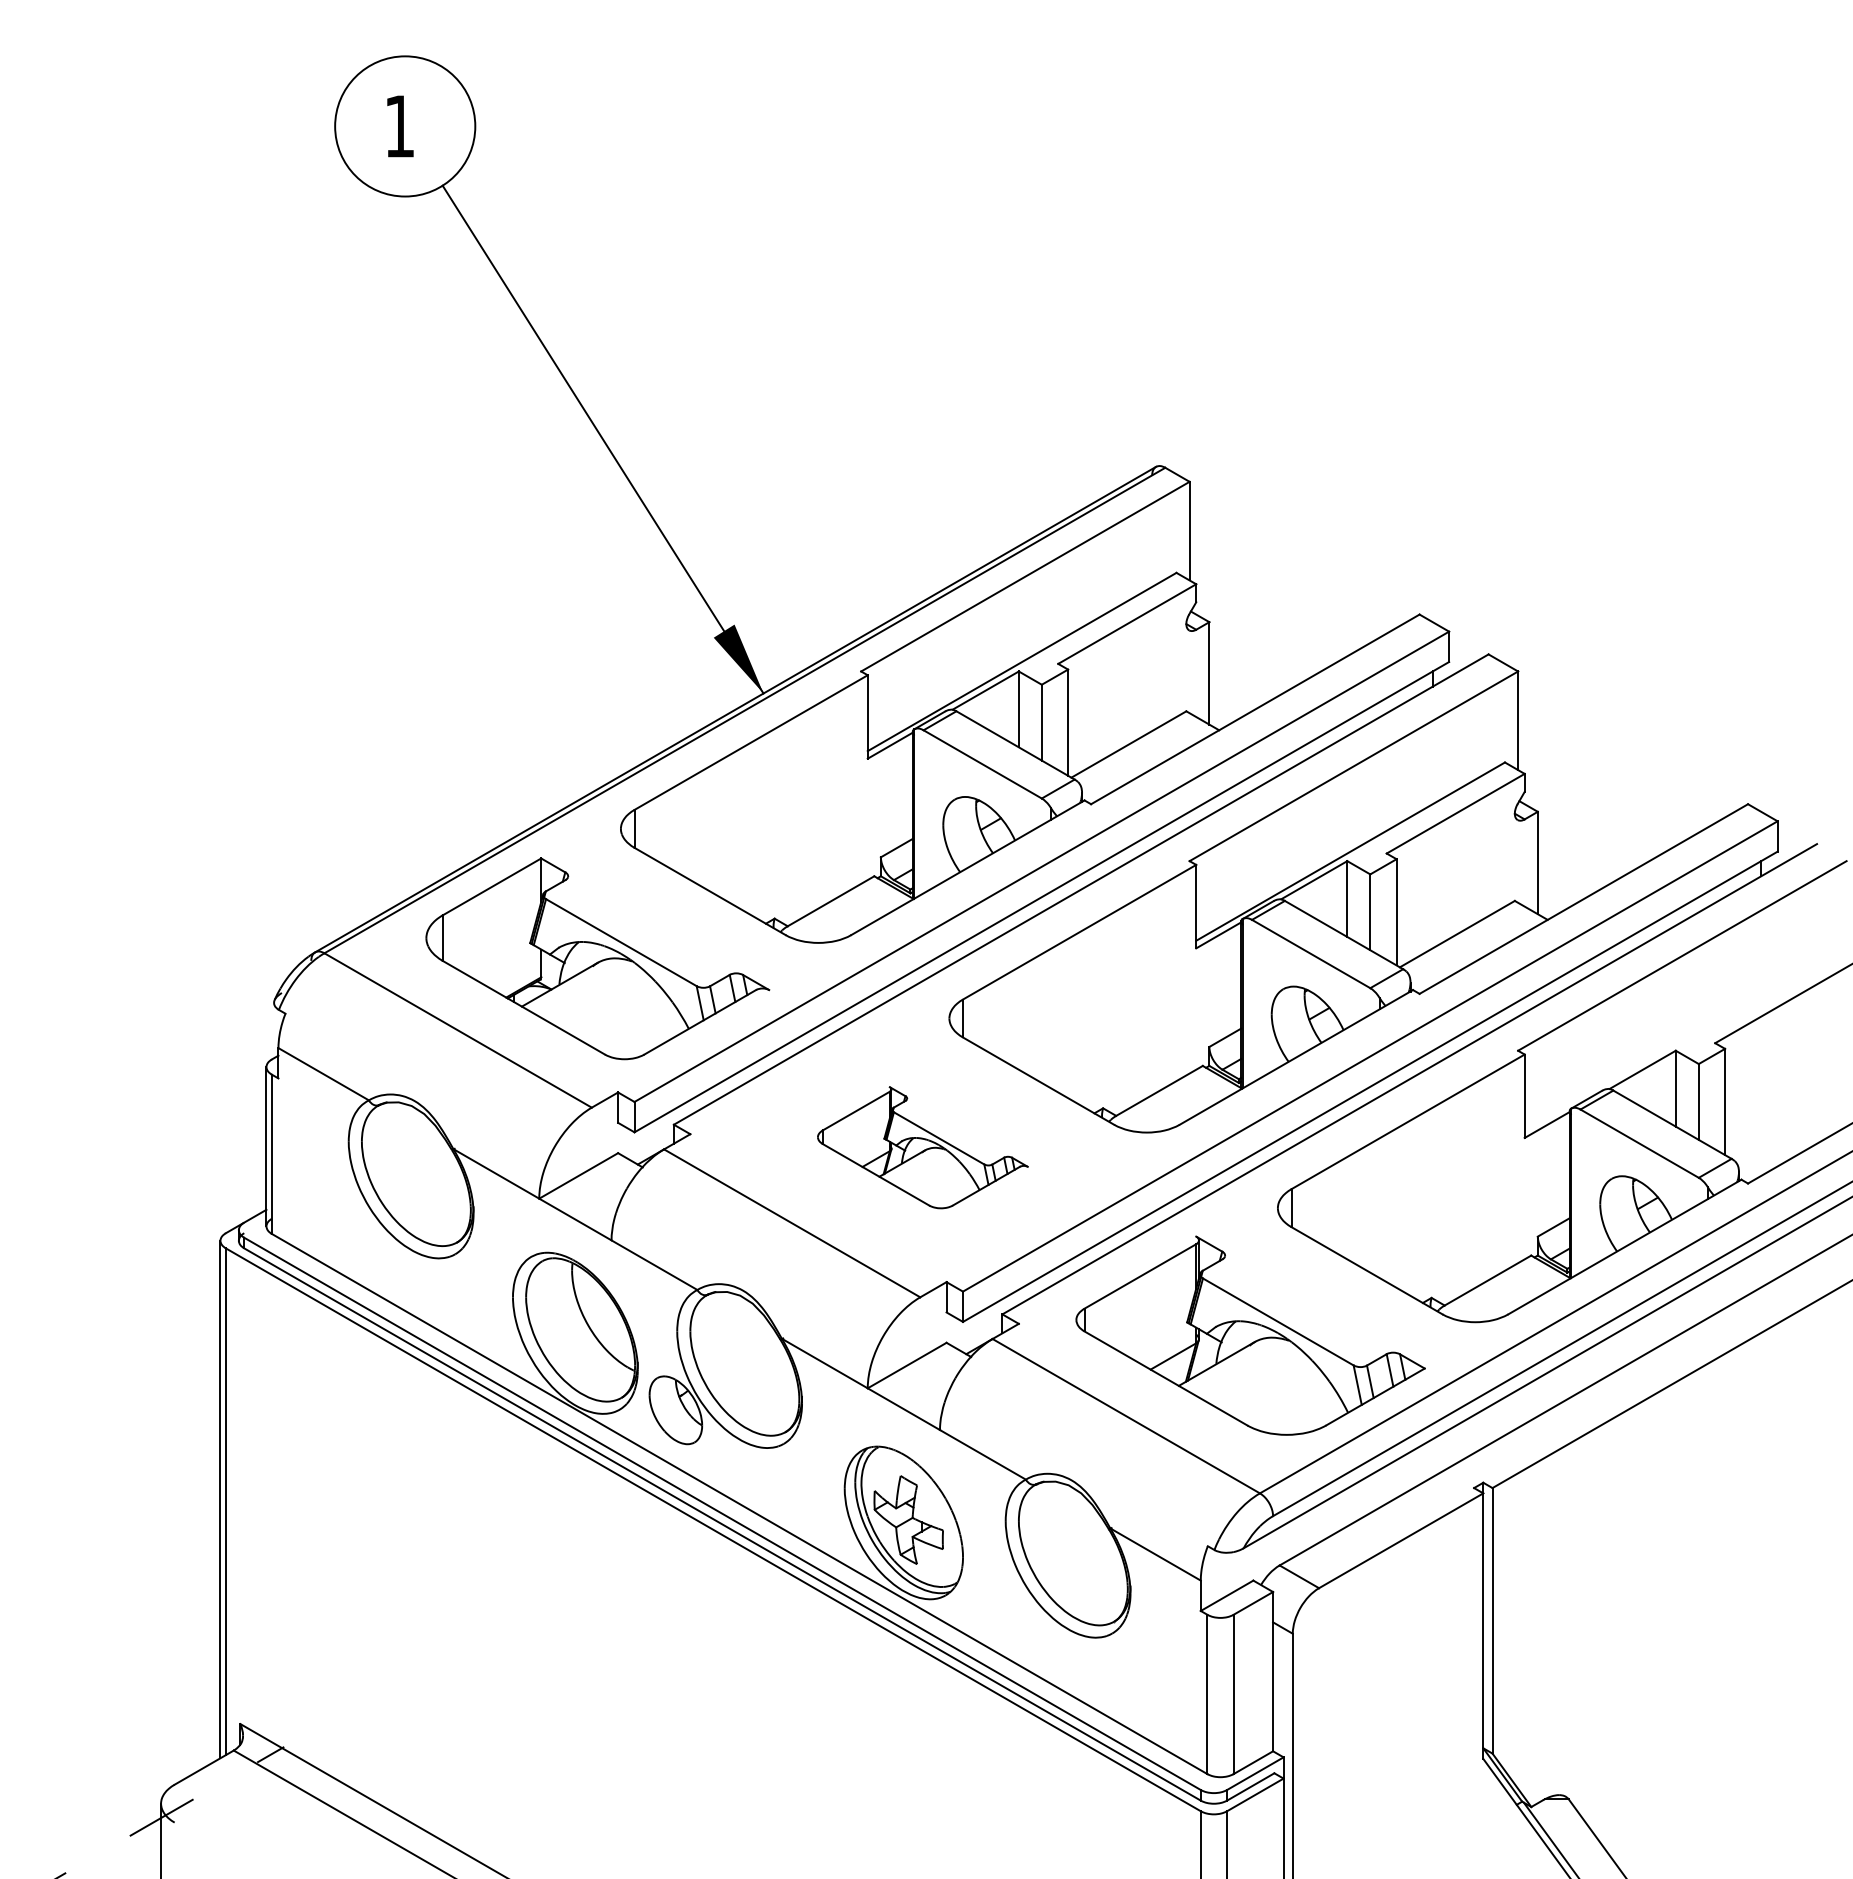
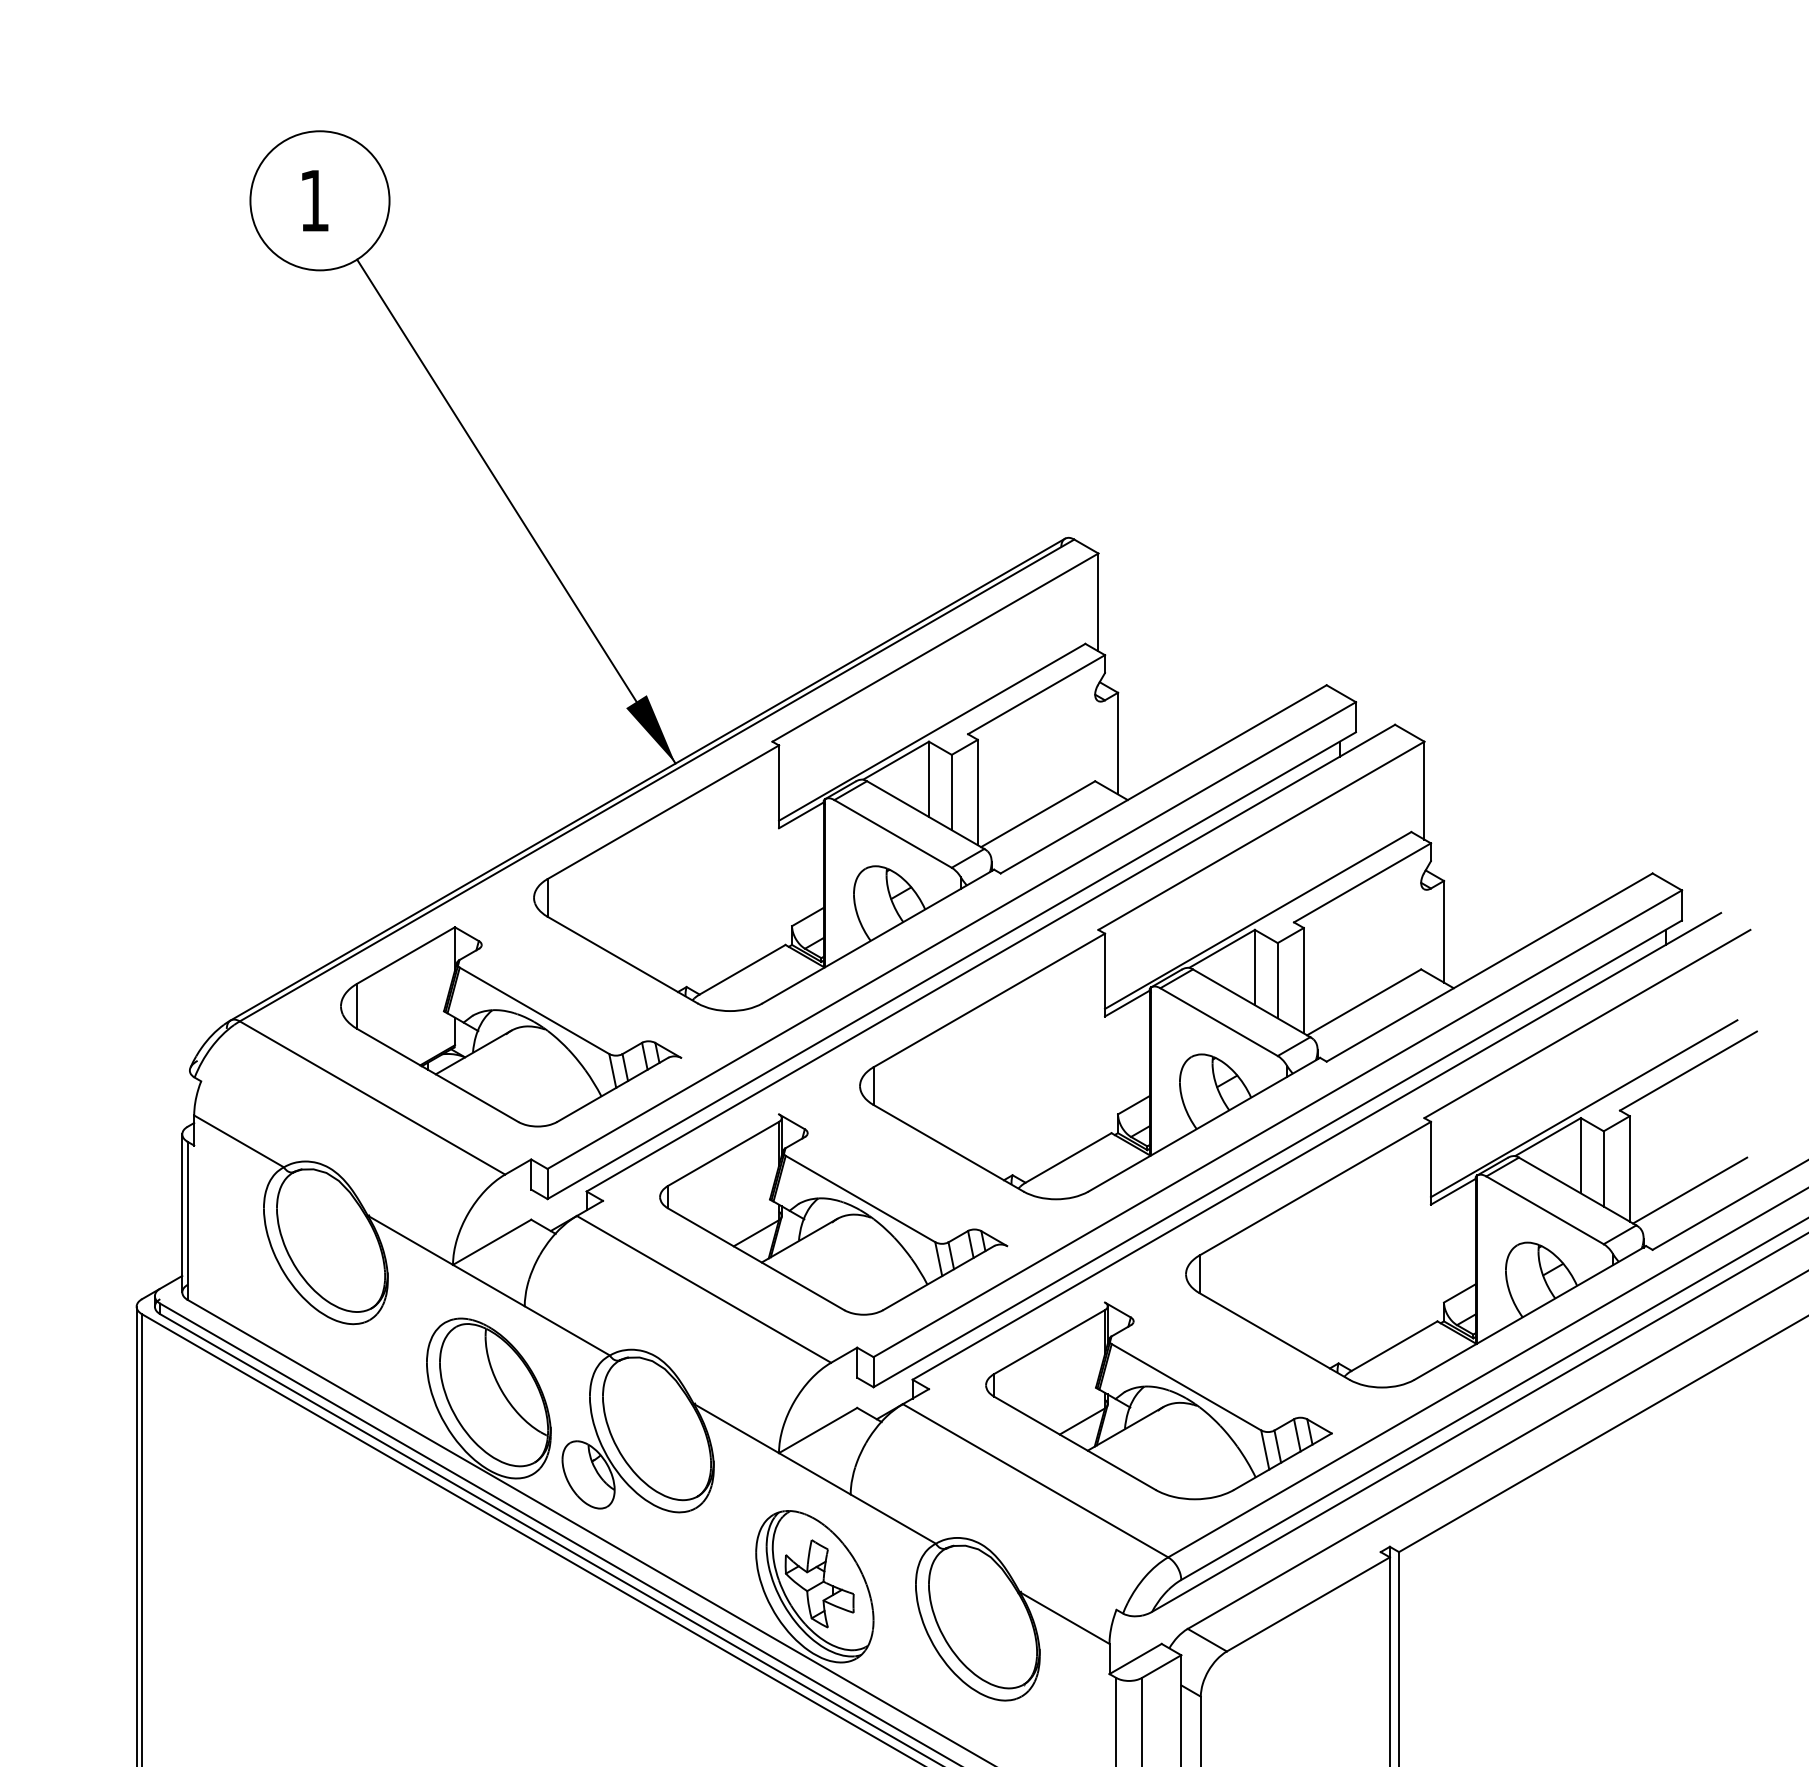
line: (1678, 1041) -> (1583, 1108), added
line: (1785, 1123) -> (1689, 1190), added
part: (922, 1147) -> (833, 1214), size x1.67

